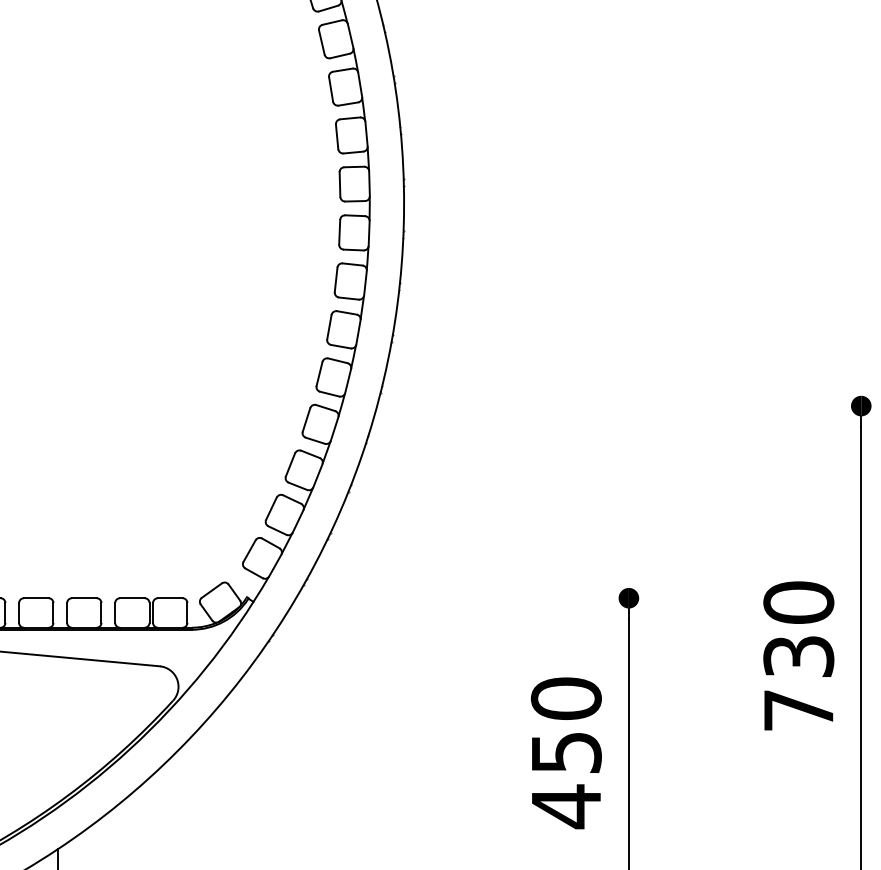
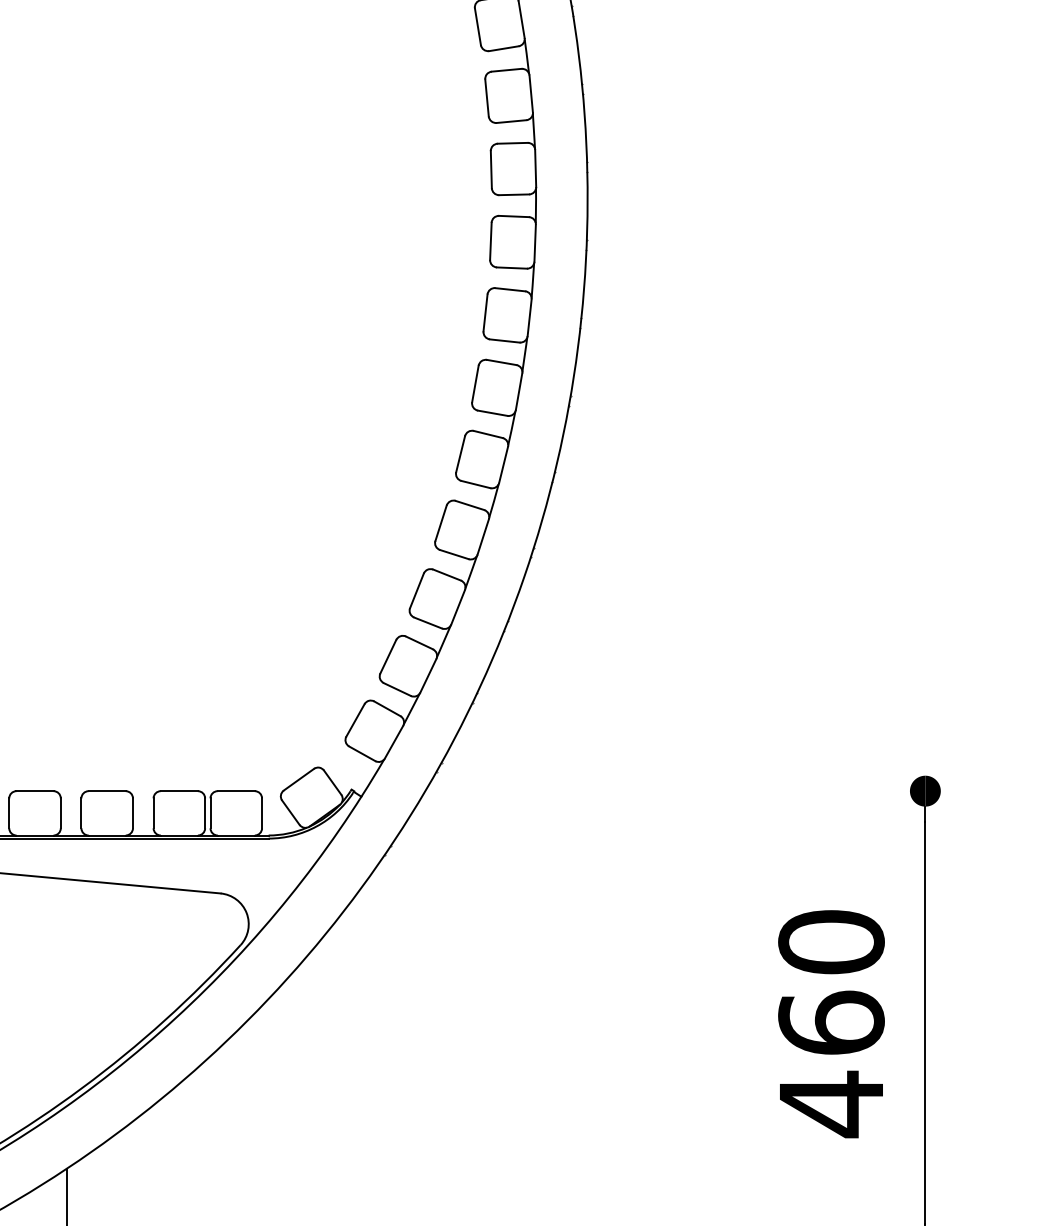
text: (565, 752) -> (830, 1022), 450 -> 460

